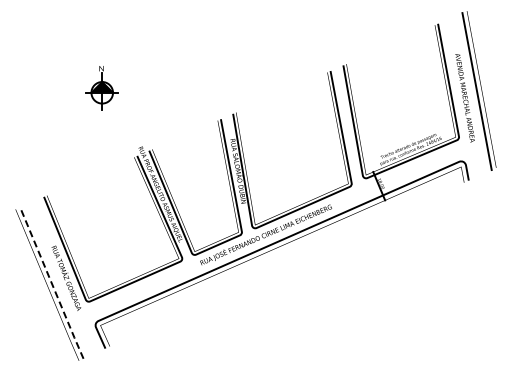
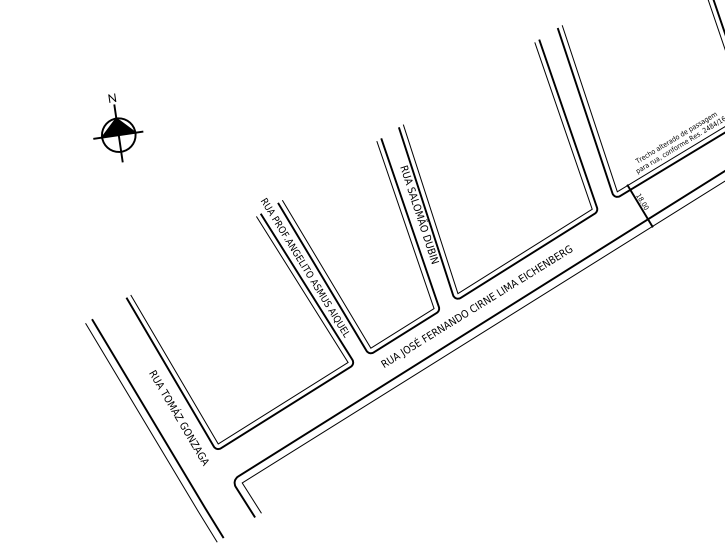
part: (101, 88) -> (116, 128), moved
line: (51, 283) -> (157, 429), dashed -> solid

